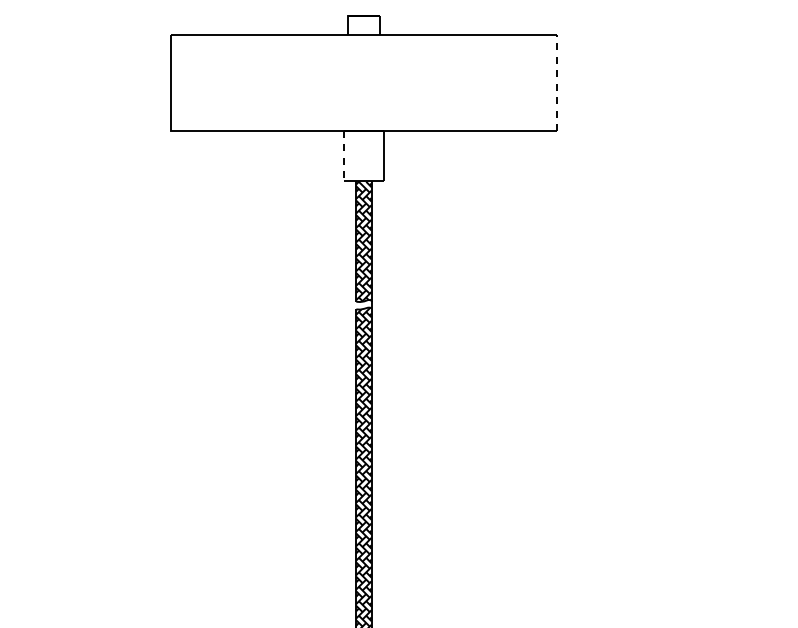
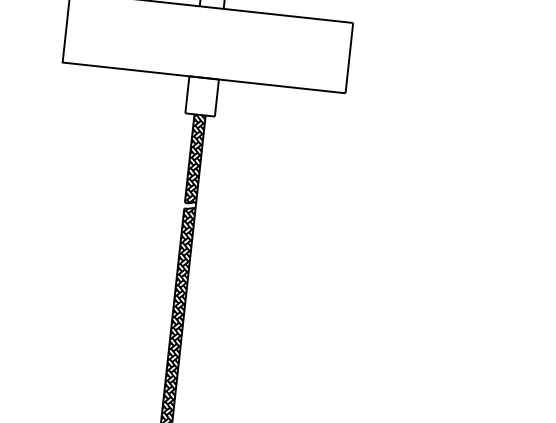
line: (556, 83) -> (349, 58), dashed -> solid
line: (343, 156) -> (187, 95), dashed -> solid

